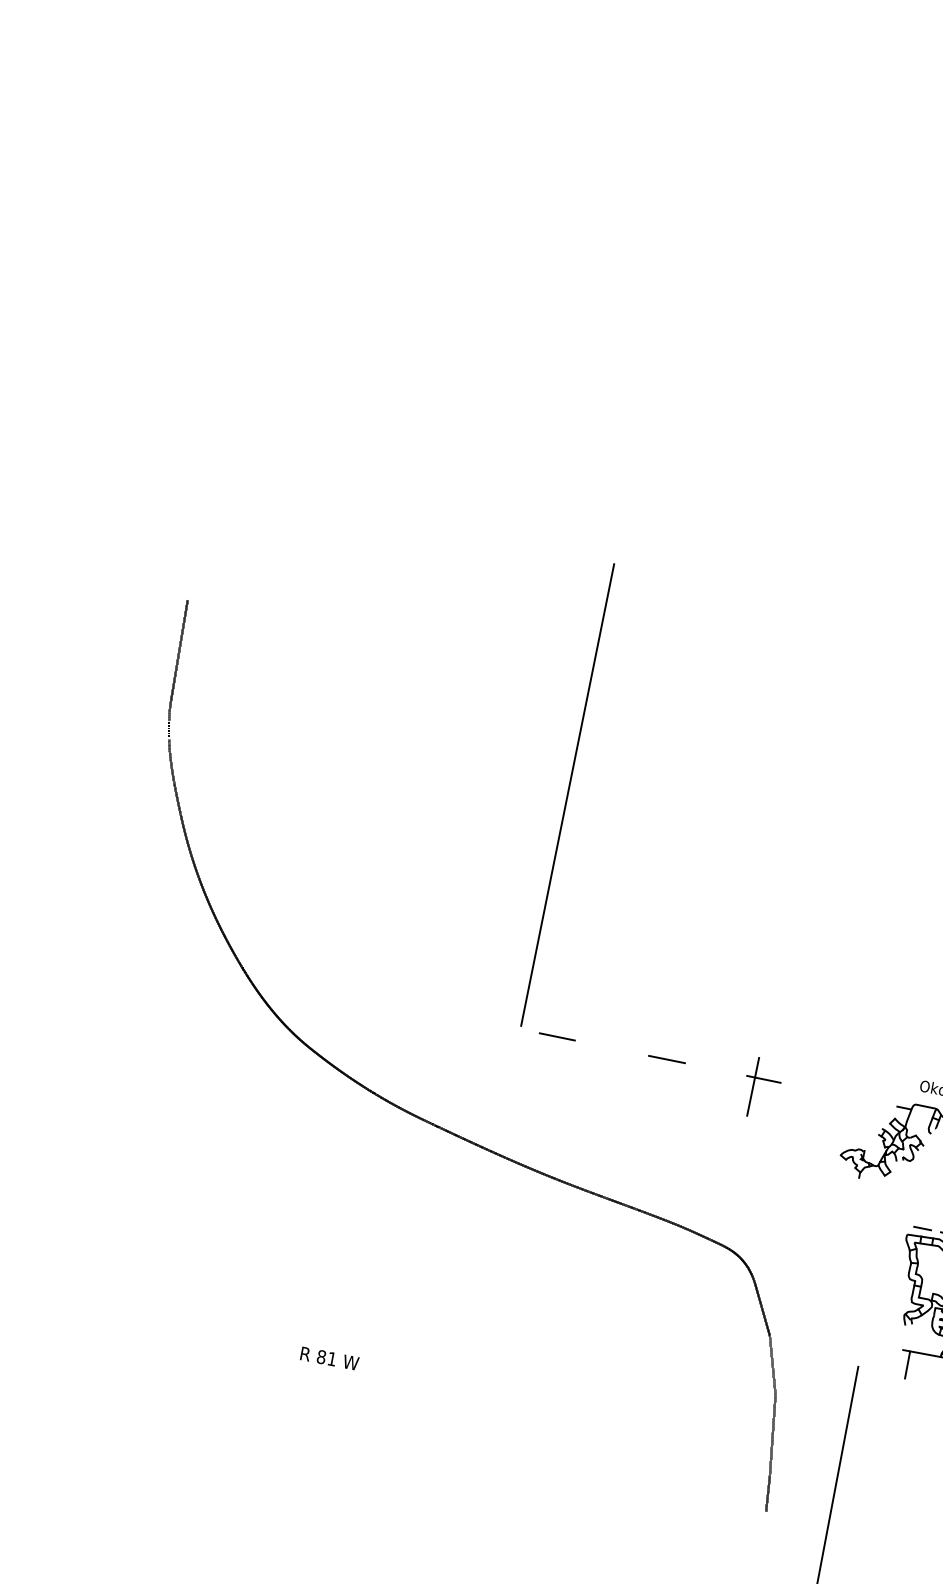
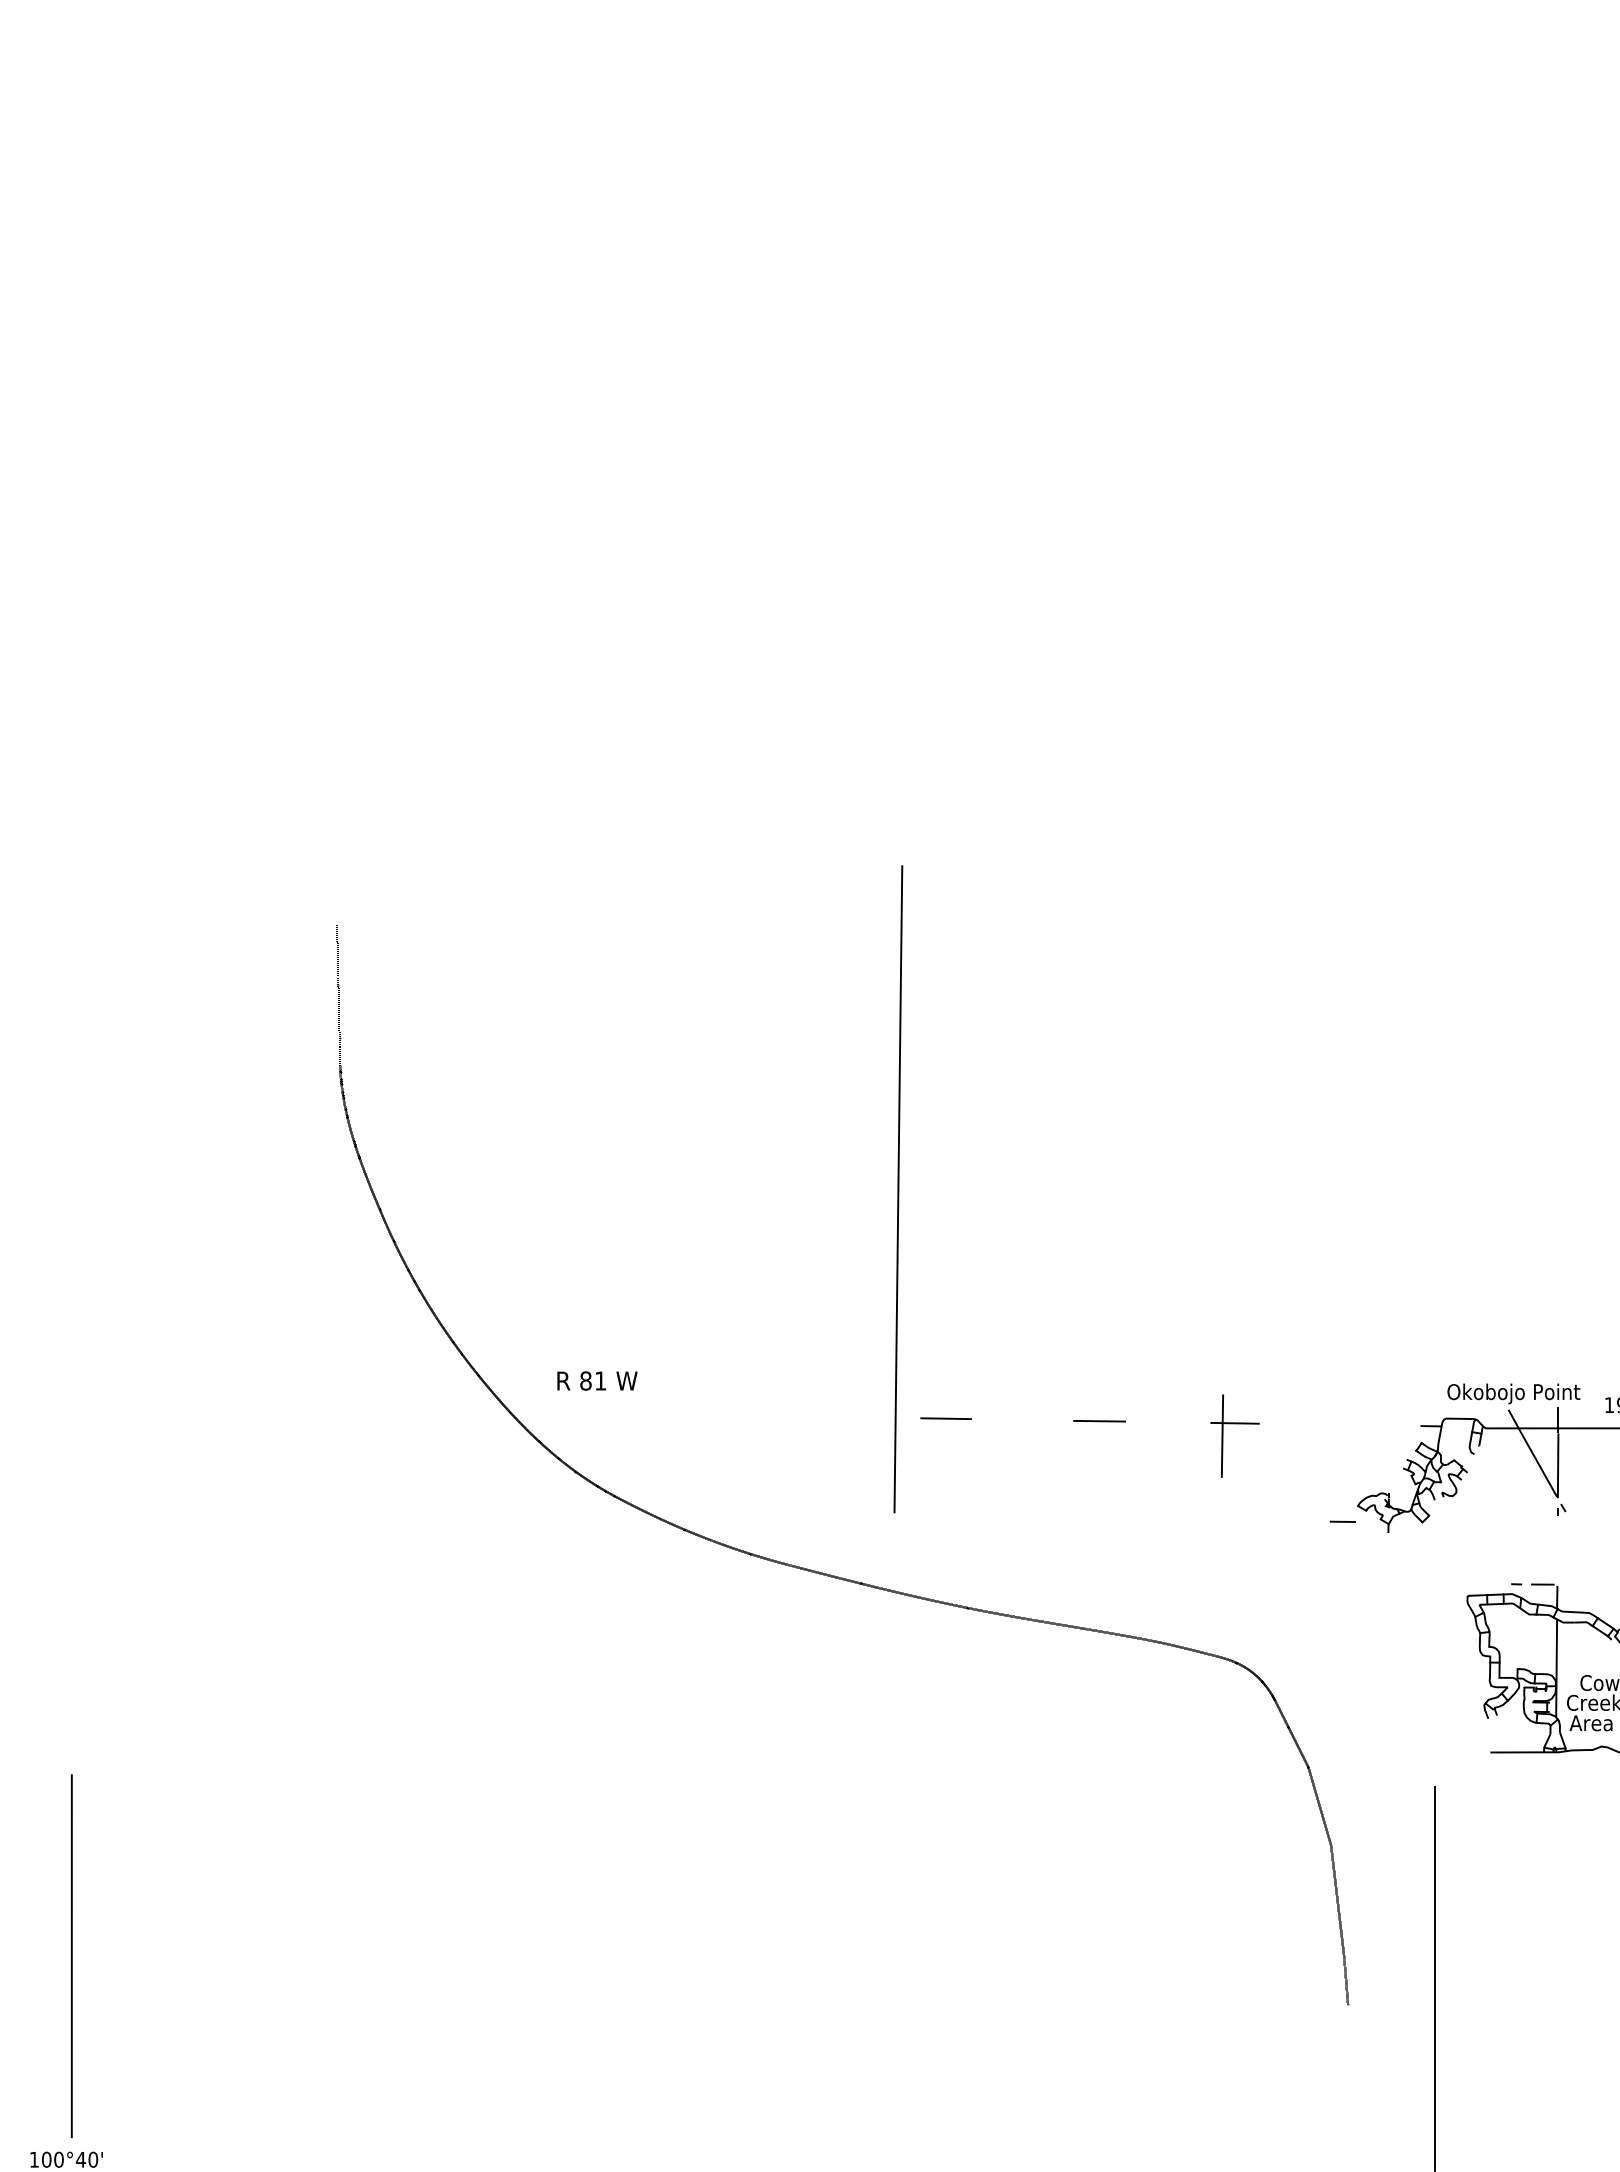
line: (567, 795) -> (898, 1189), moved
line: (922, 1228) -> (1342, 1521), moved
text: (329, 1358) -> (597, 1380), moved
line: (907, 1365) -> (1501, 1771), removed

